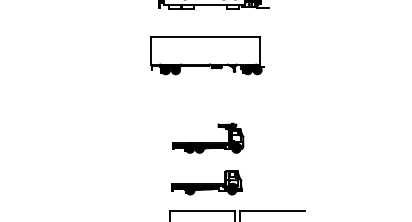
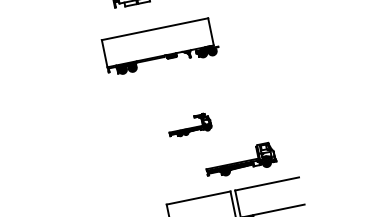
part: (207, 55) -> (160, 47), moved
part: (208, 137) -> (189, 124), size x0.6
part: (206, 182) -> (240, 160), moved

